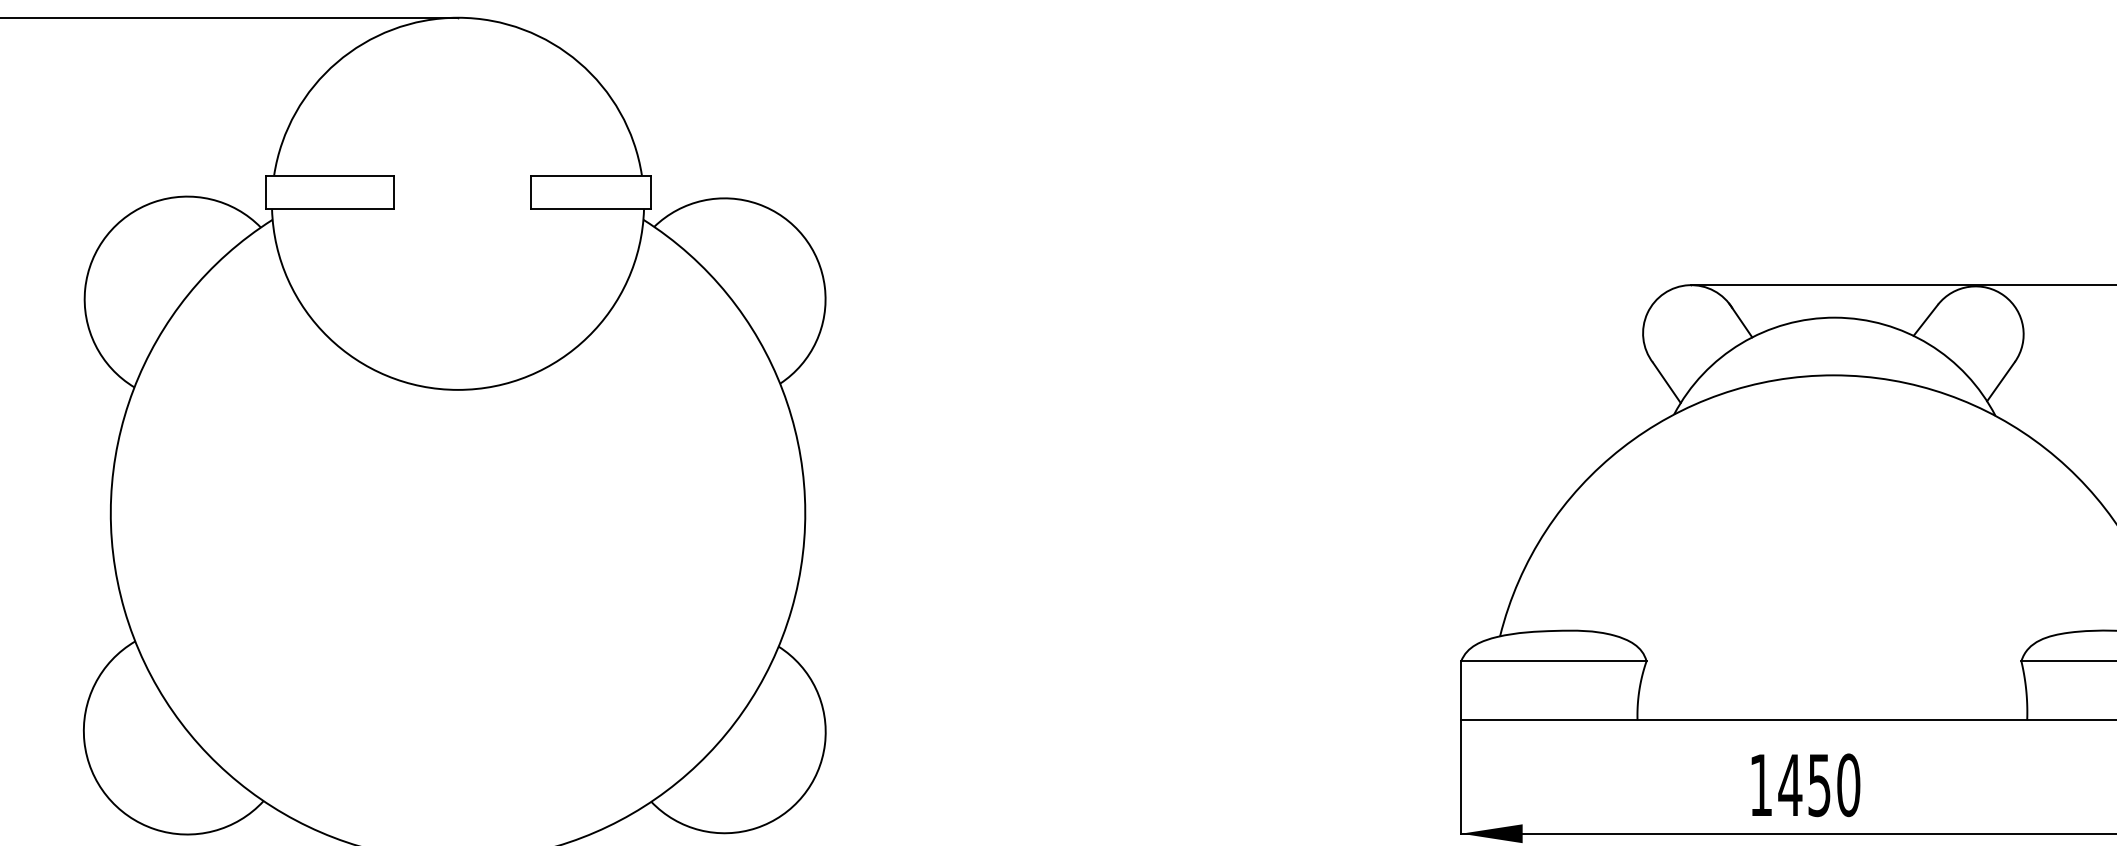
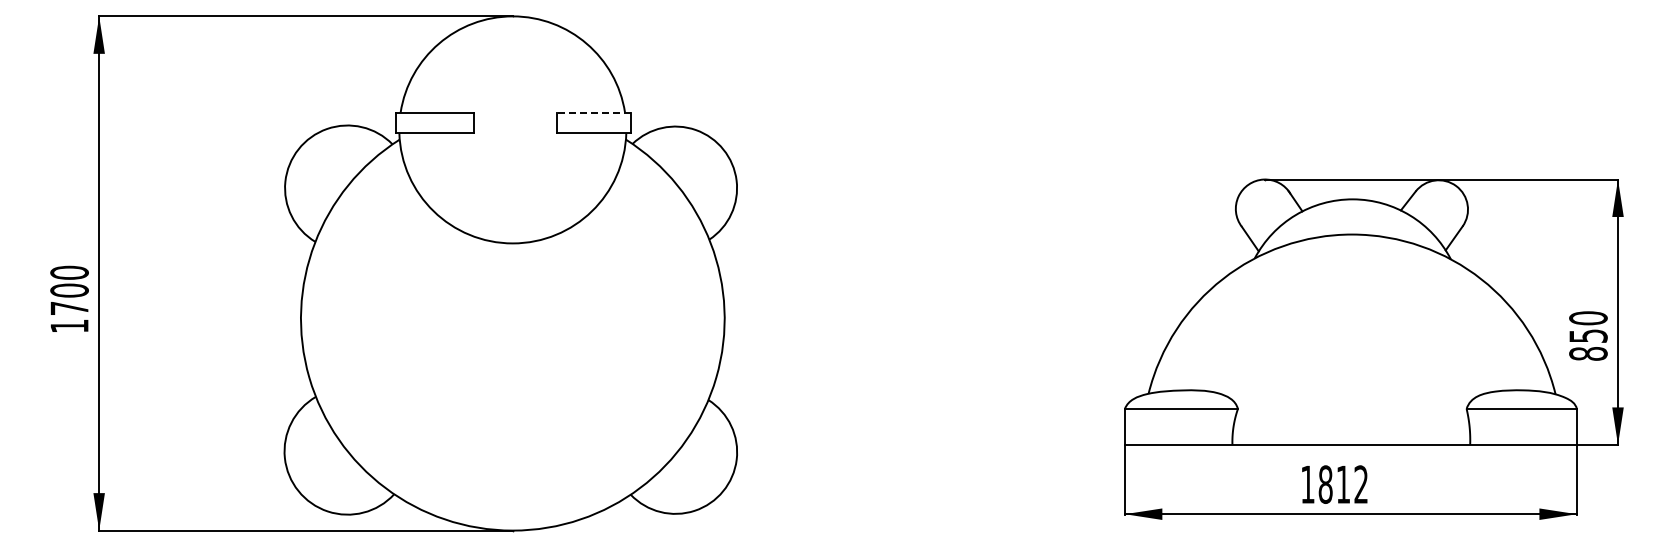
line: (590, 175) -> (593, 112), solid -> dashed
text: (1819, 785) -> (1343, 484), 1450 -> 1812

